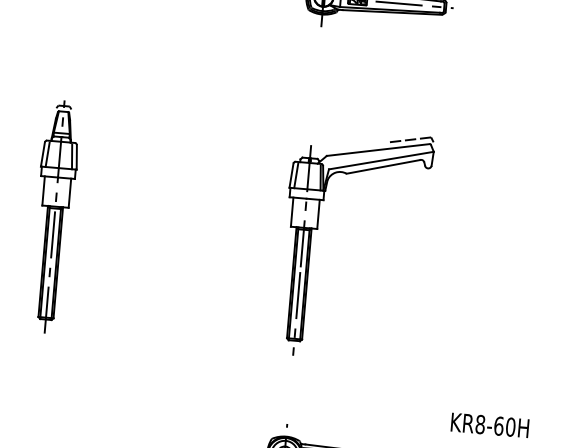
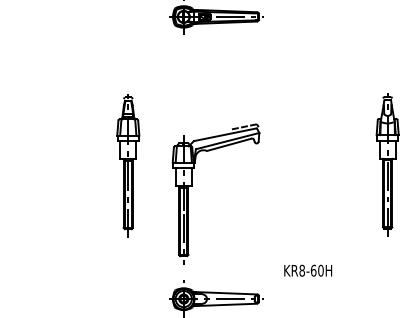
part: (55, 216) -> (128, 165), moved
part: (318, 229) -> (192, 186), moved

